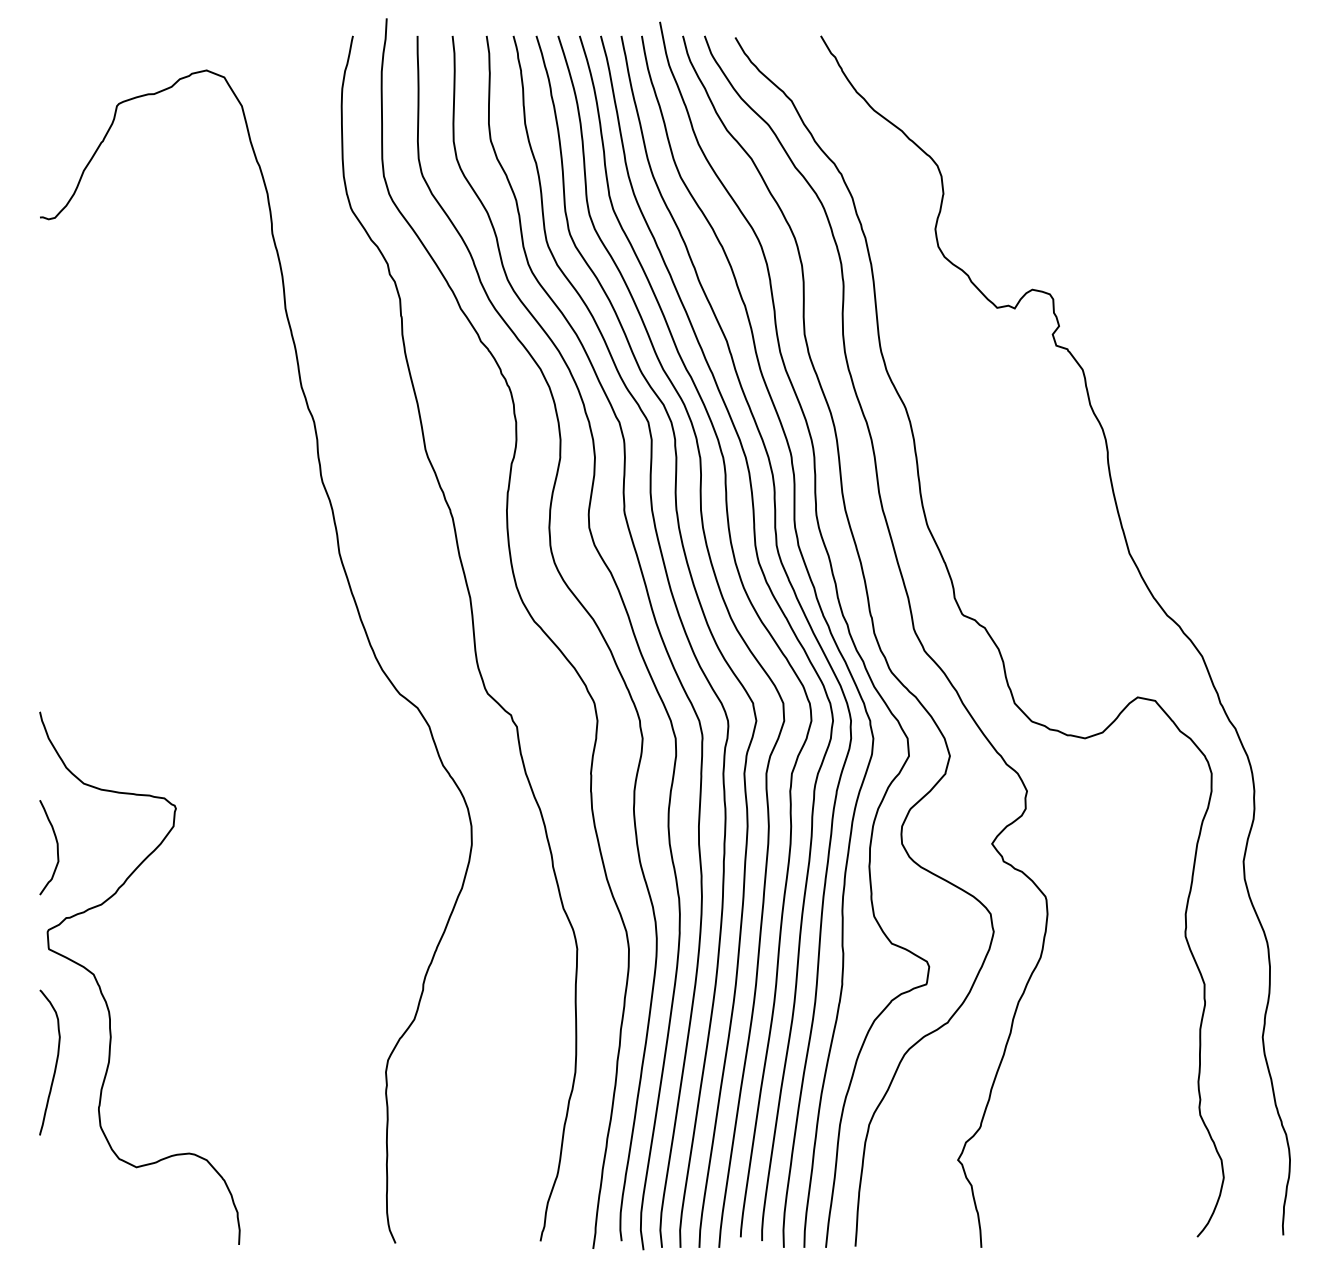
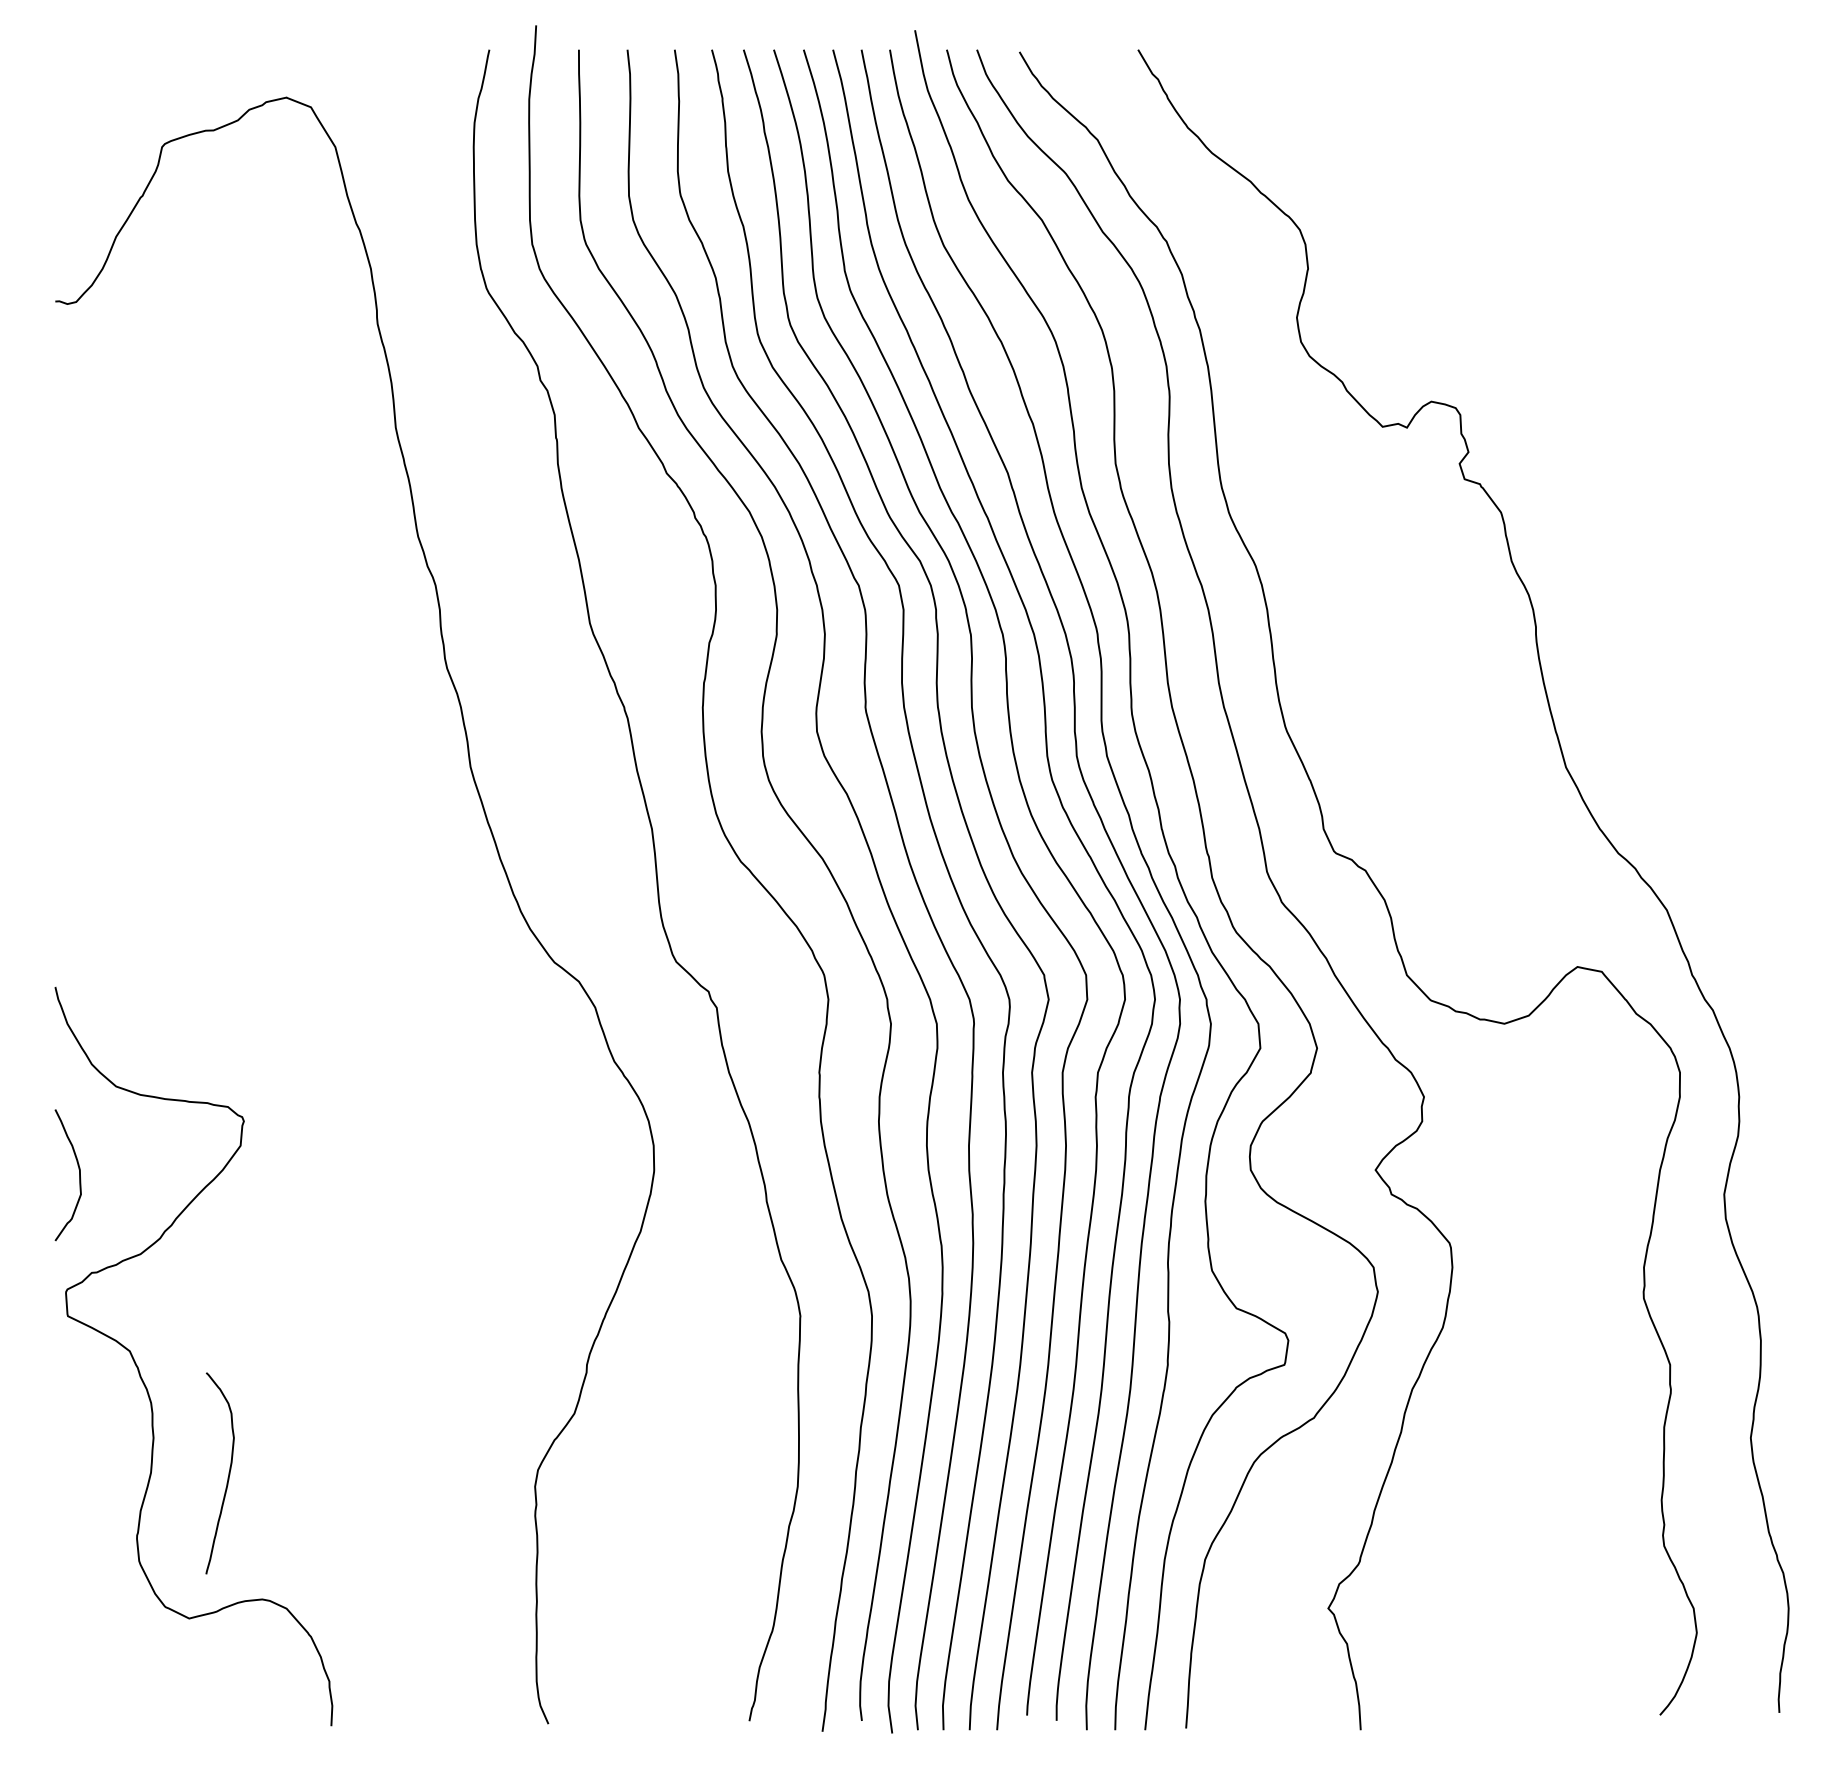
curve: (55, 1065) -> (227, 1477), moved

